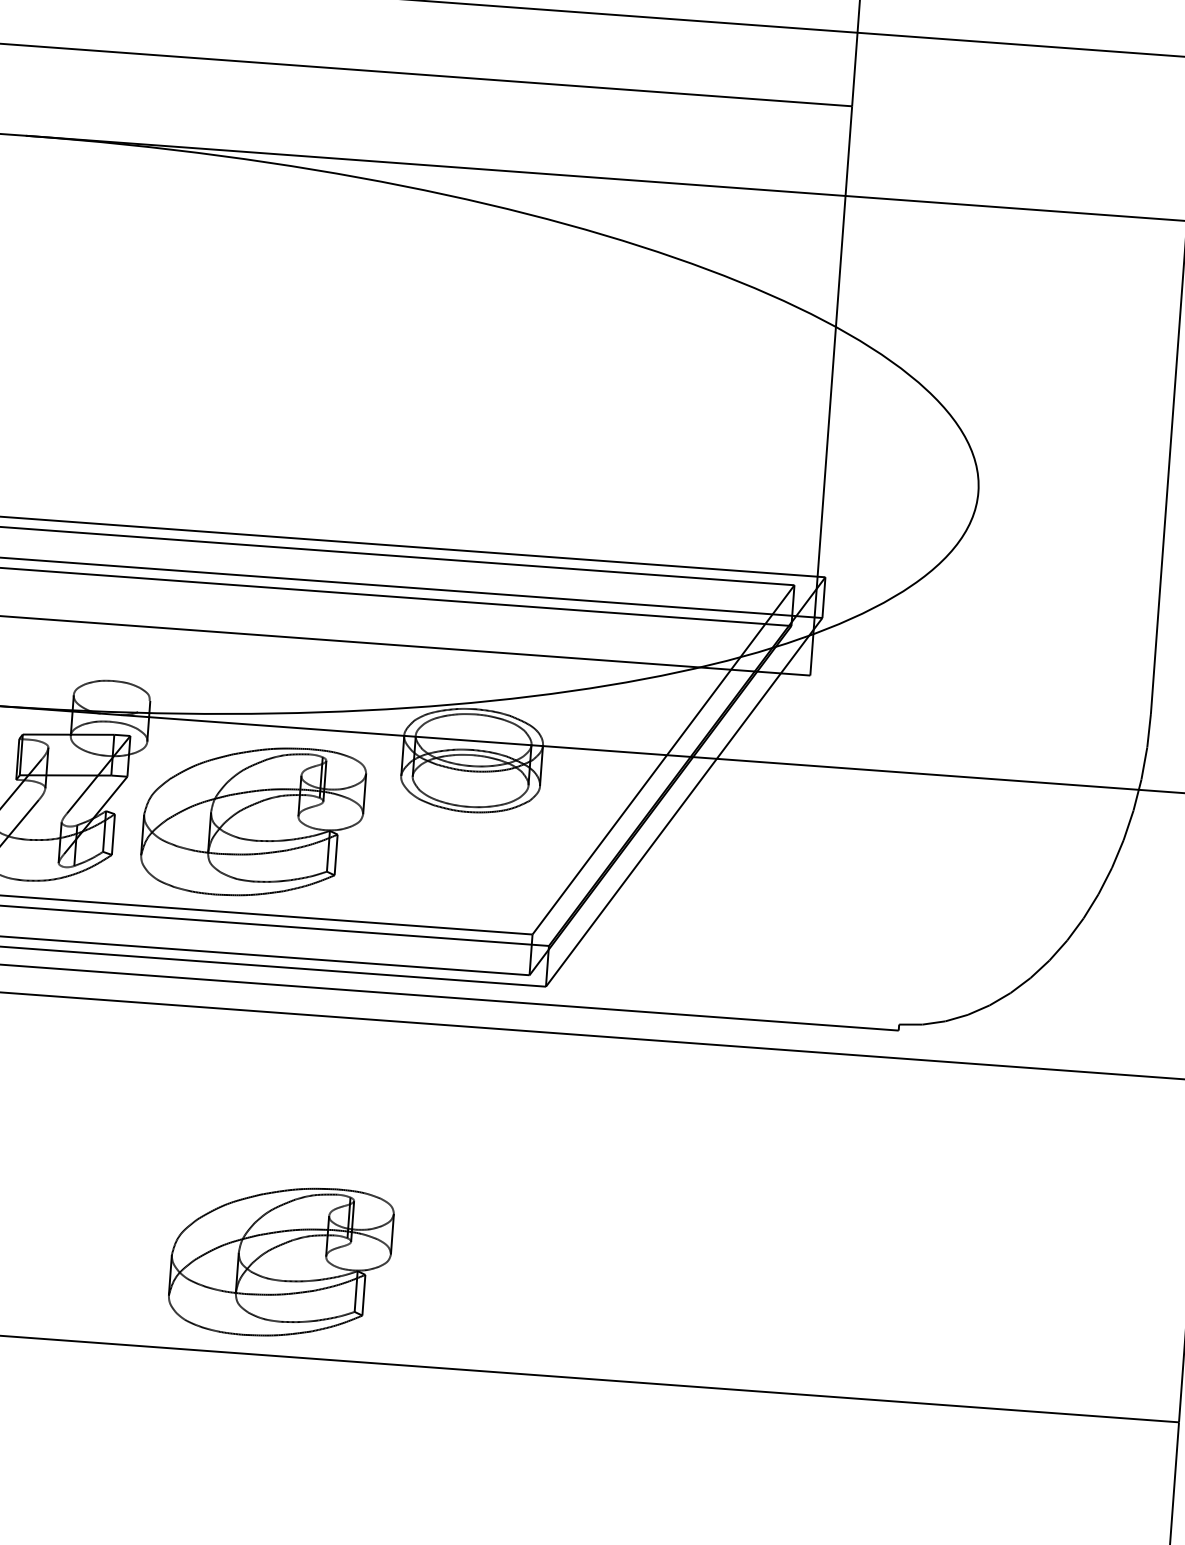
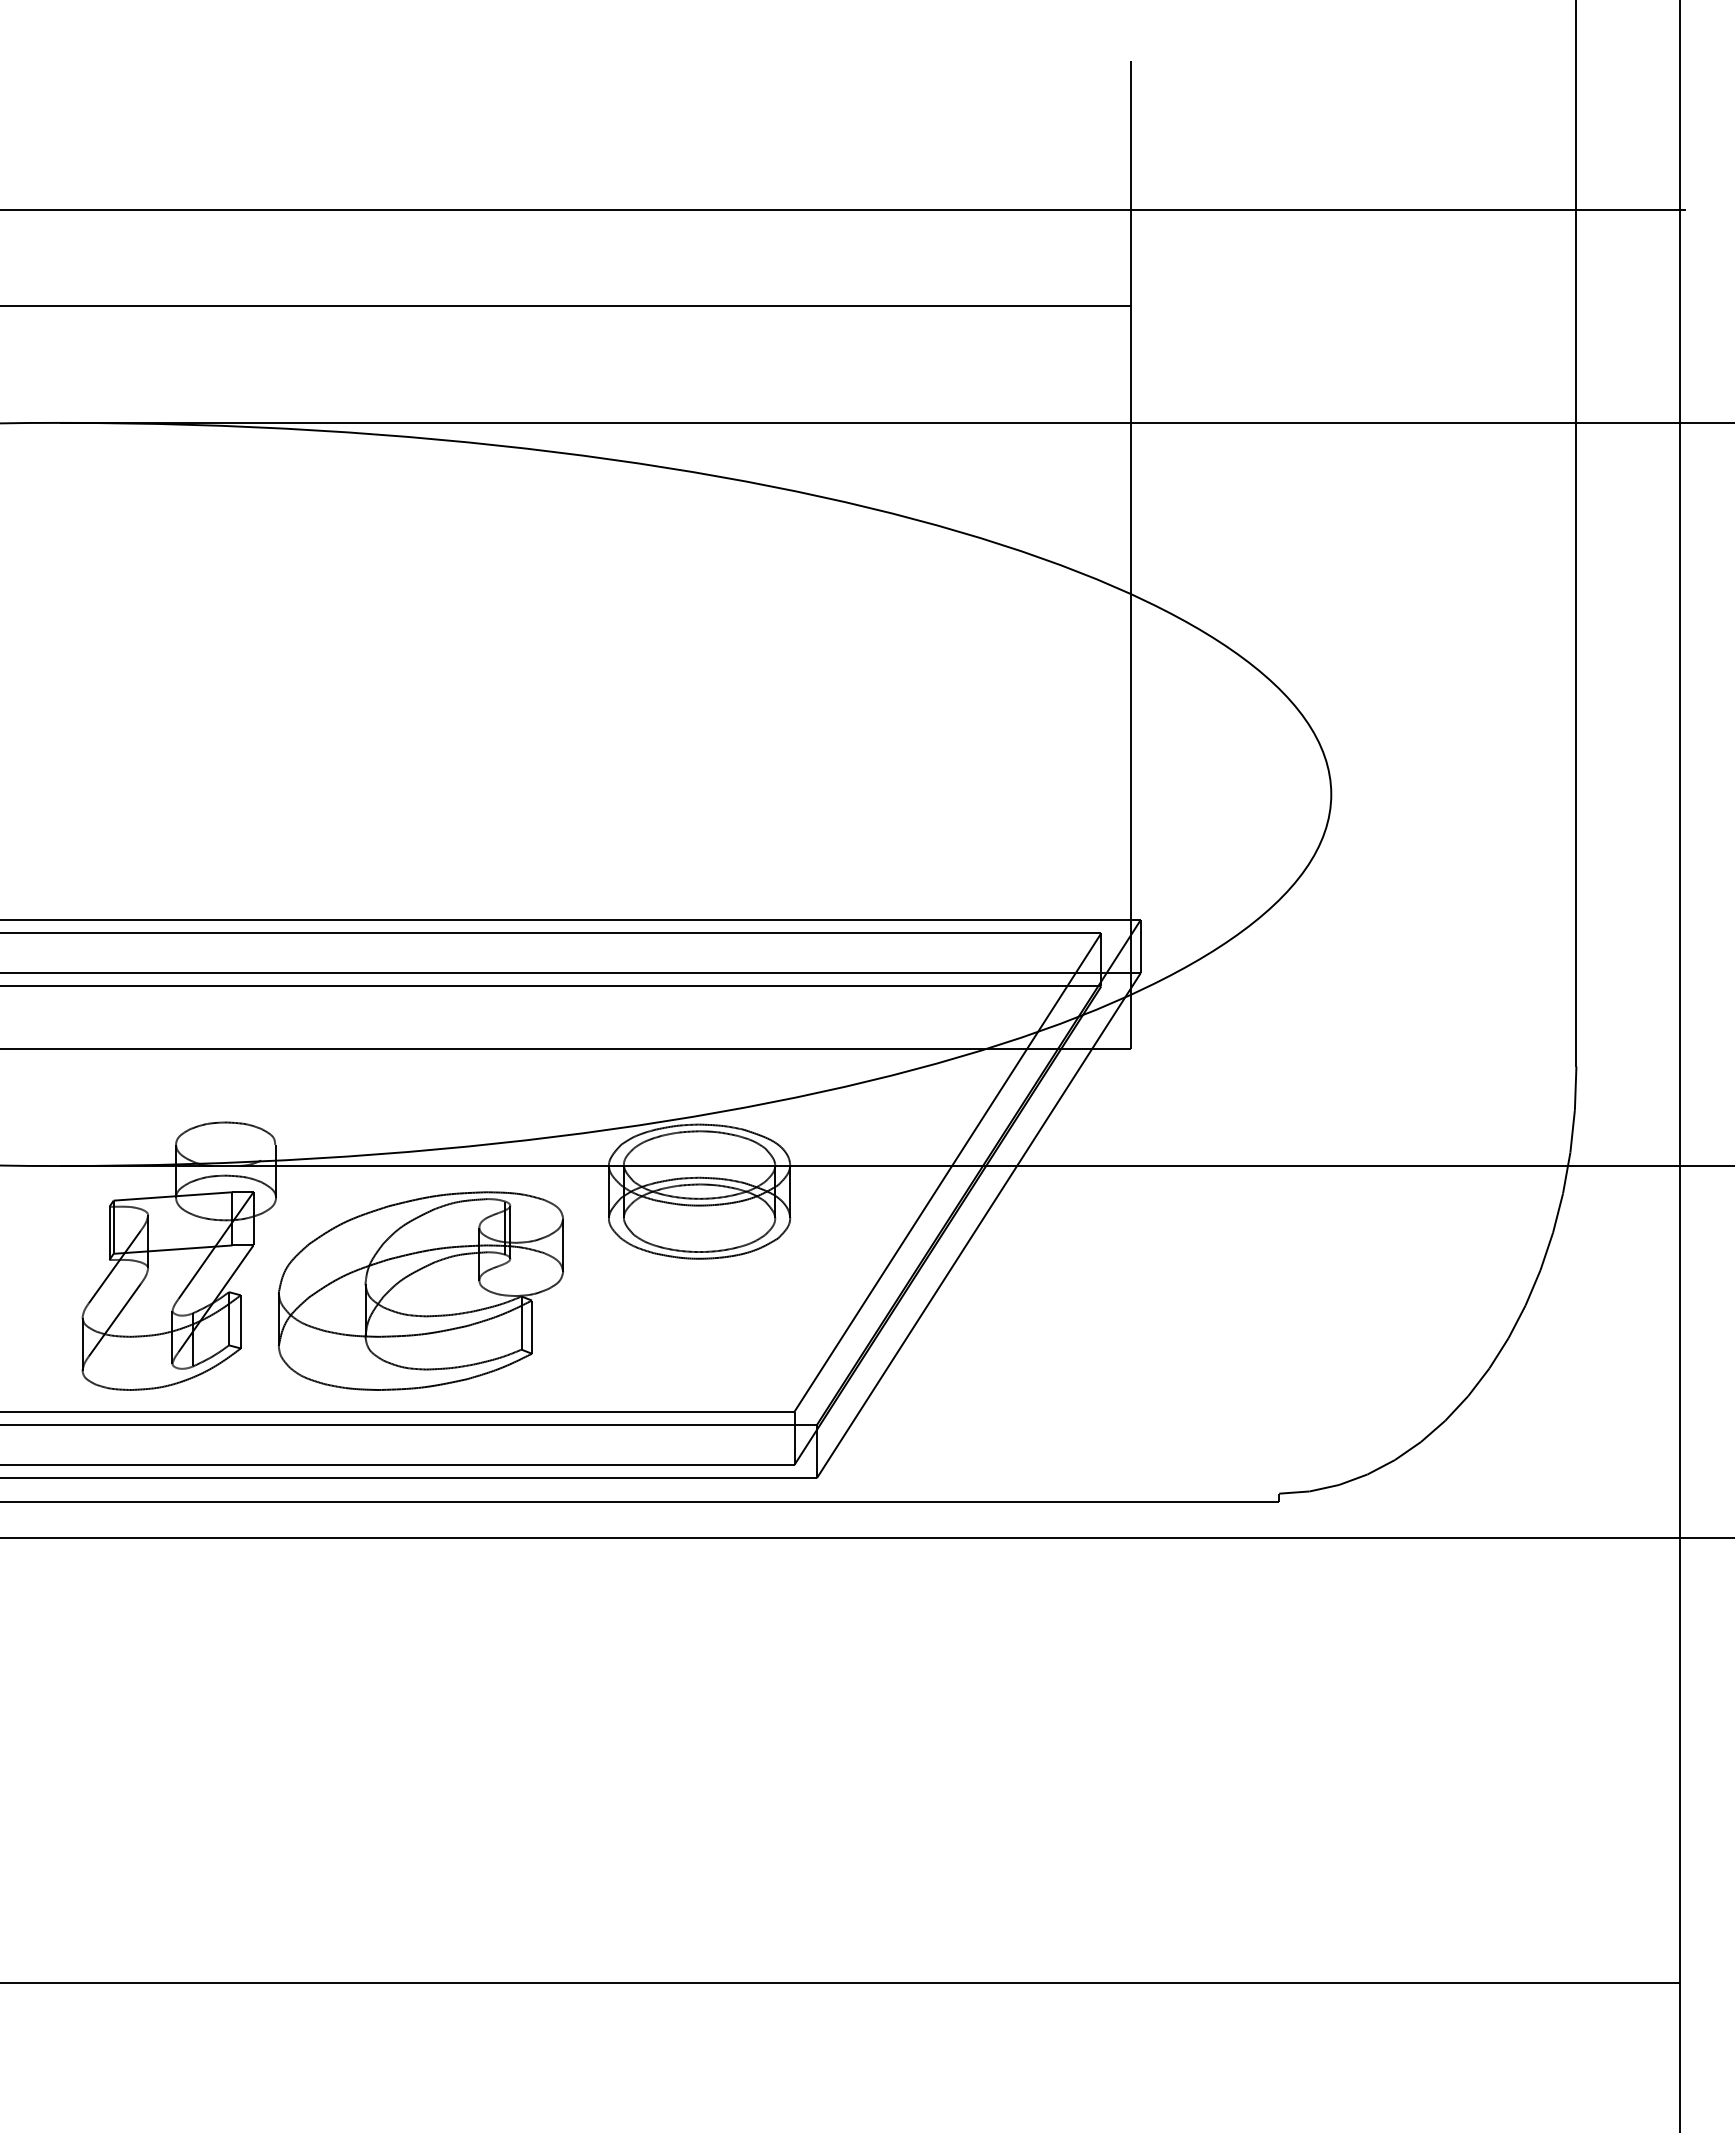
part: (280, 1260) -> (498, 1859), removed

